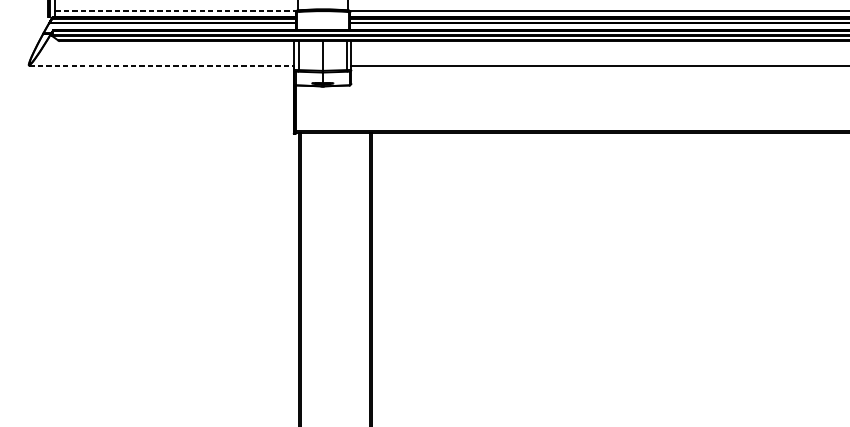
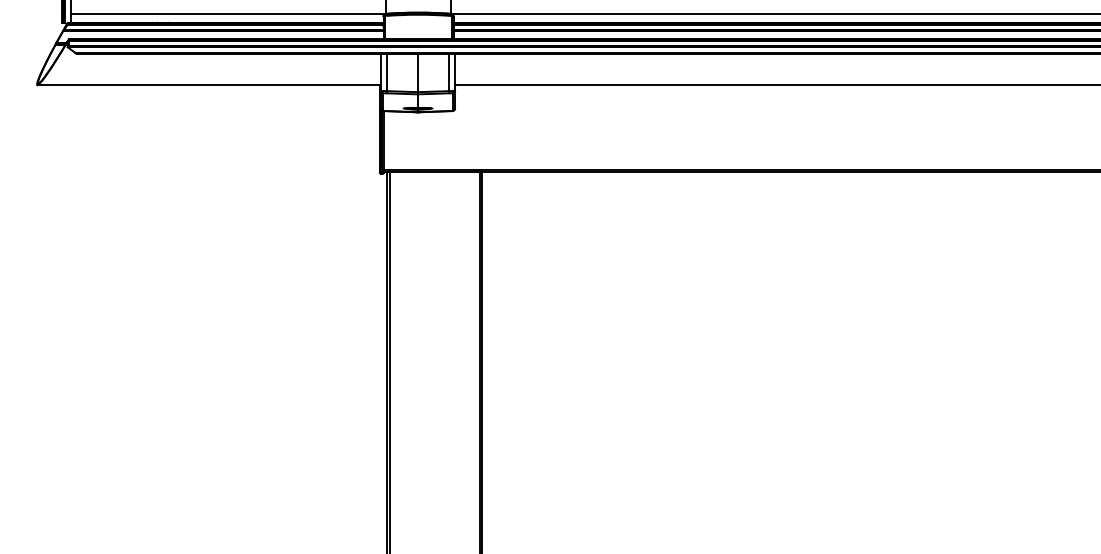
line: (176, 10) -> (228, 14), dashed -> solid
line: (161, 65) -> (209, 85), dashed -> solid

